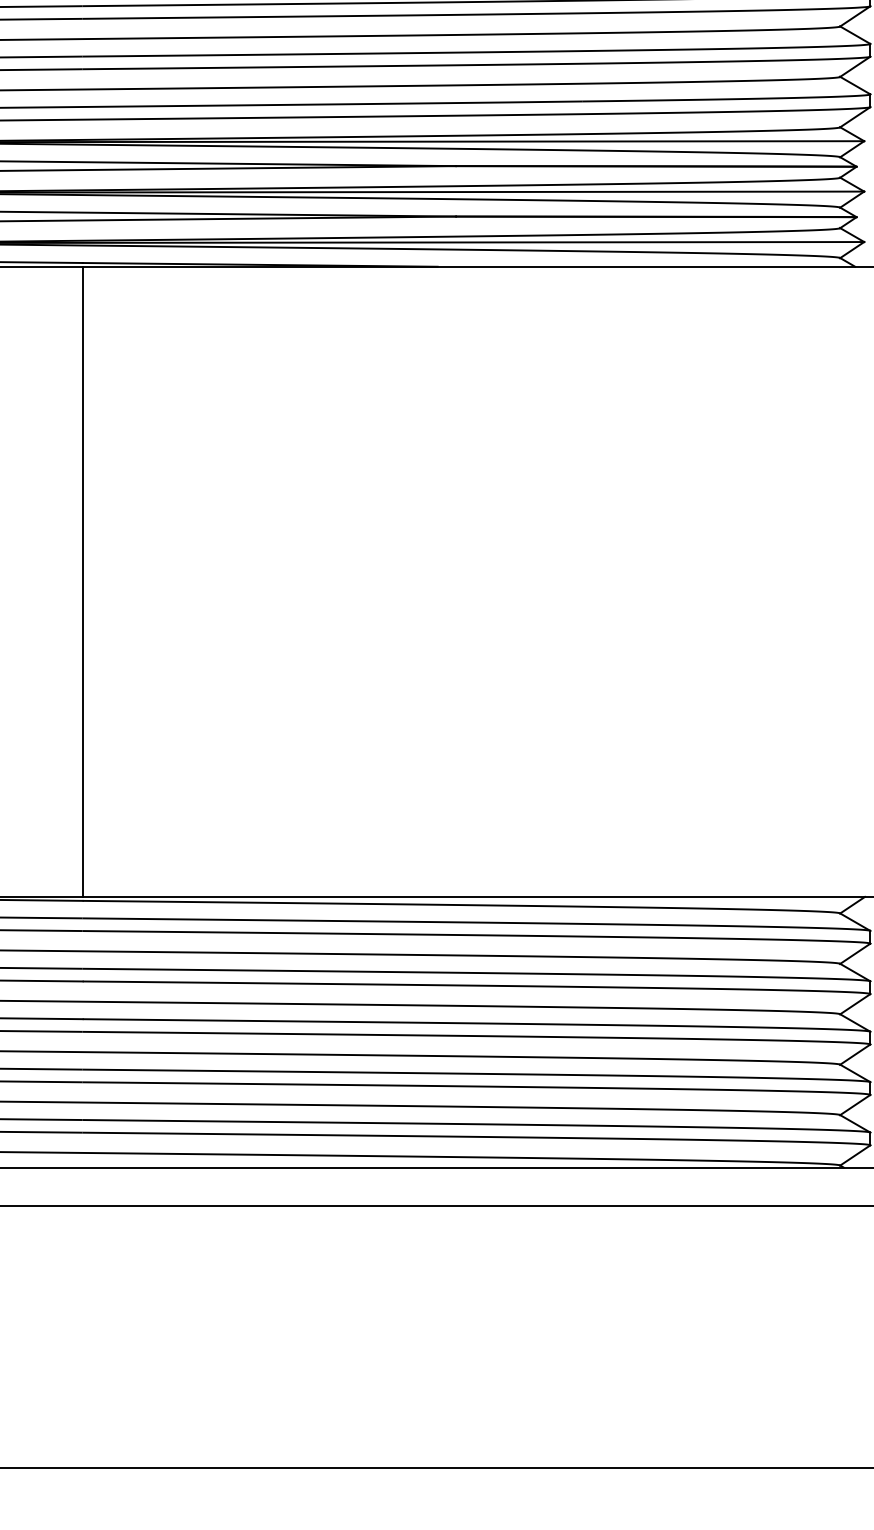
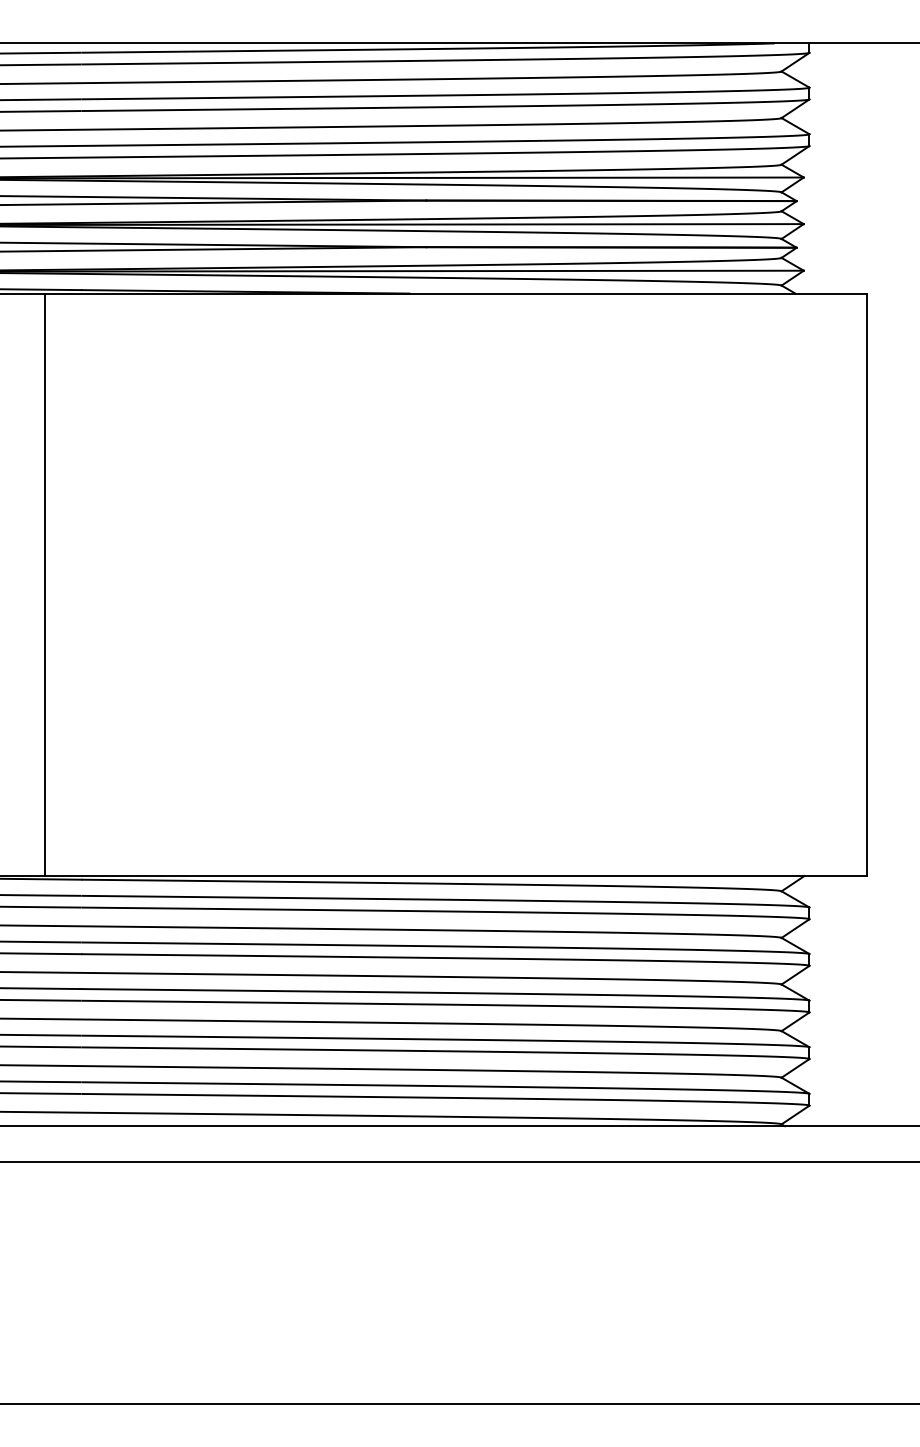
line: (82, 581) -> (45, 584), moved

